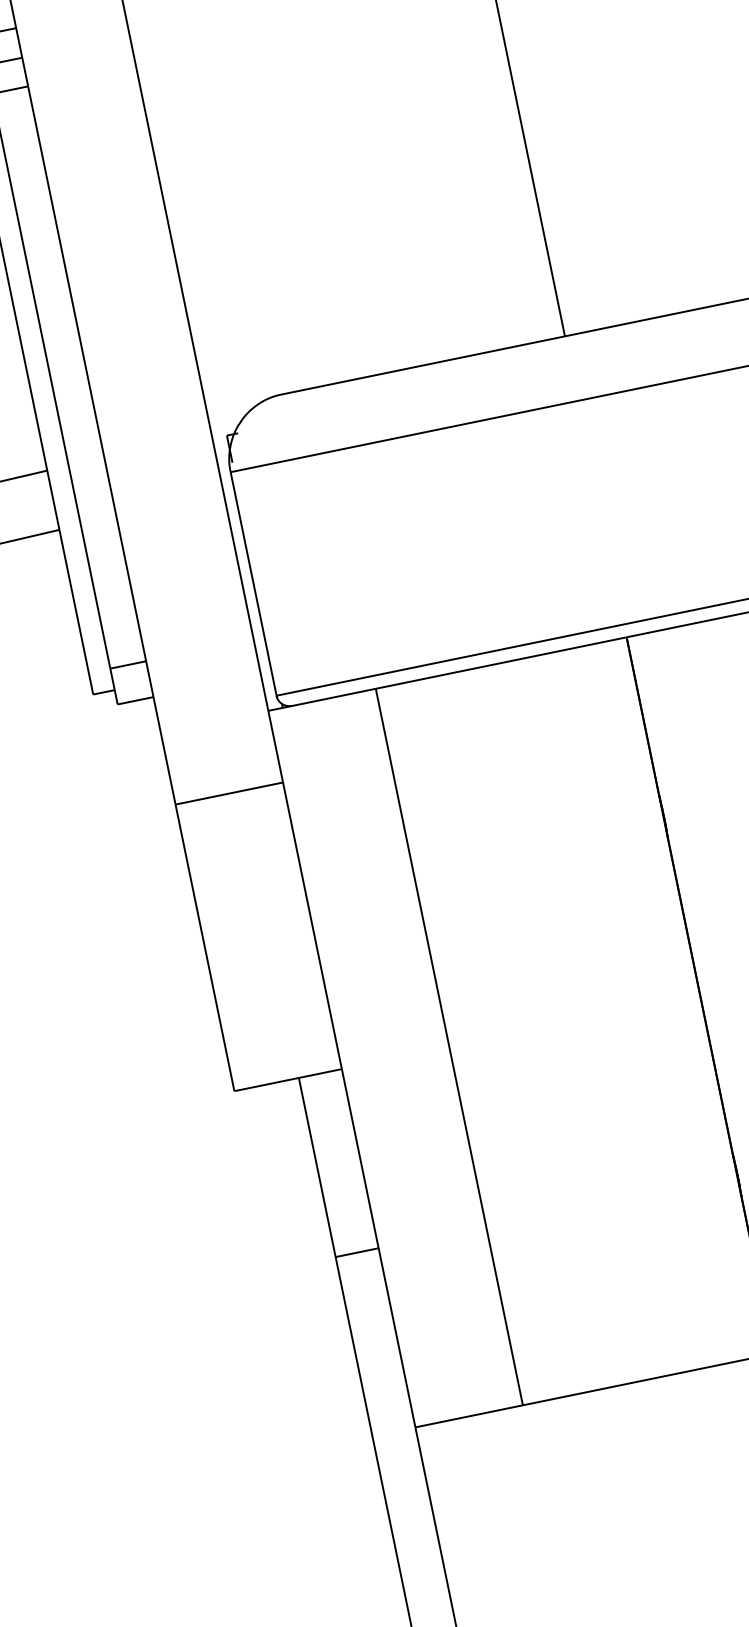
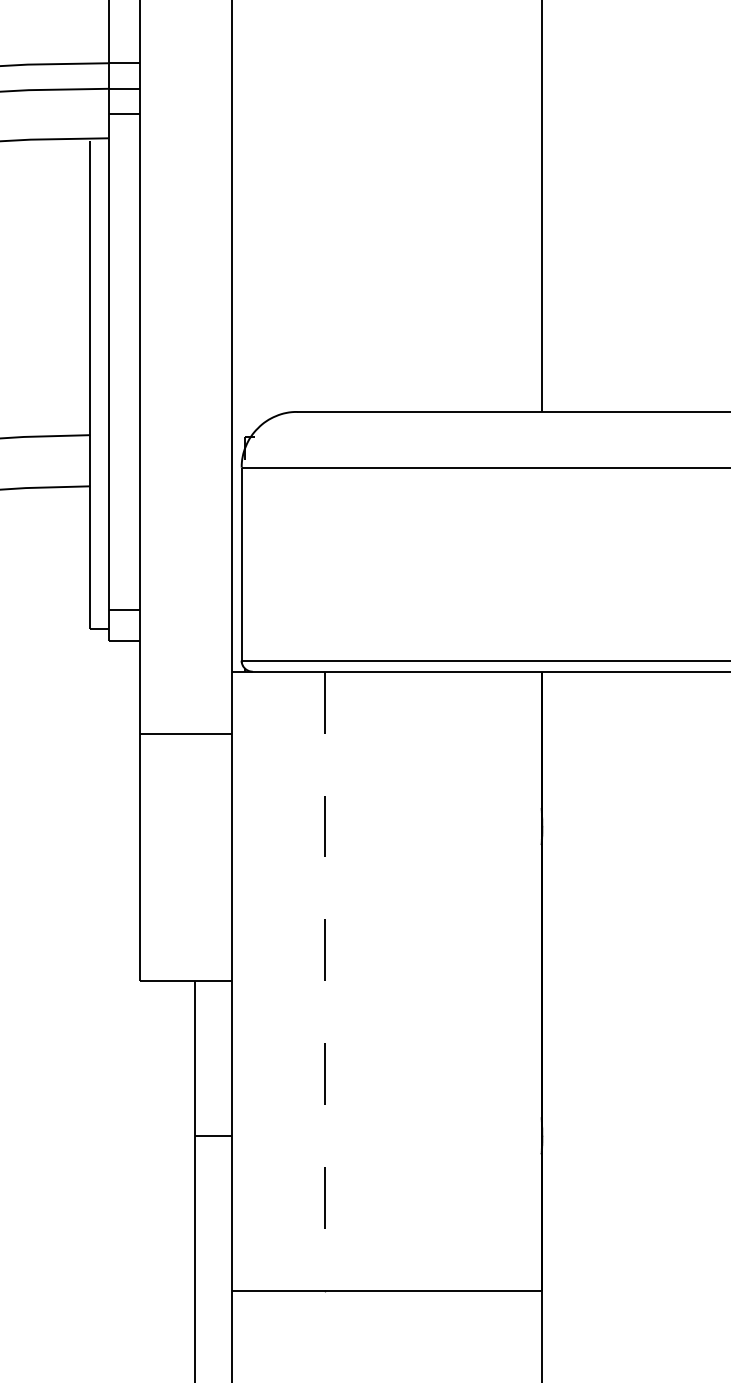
line: (449, 1047) -> (325, 981), solid -> dashed

